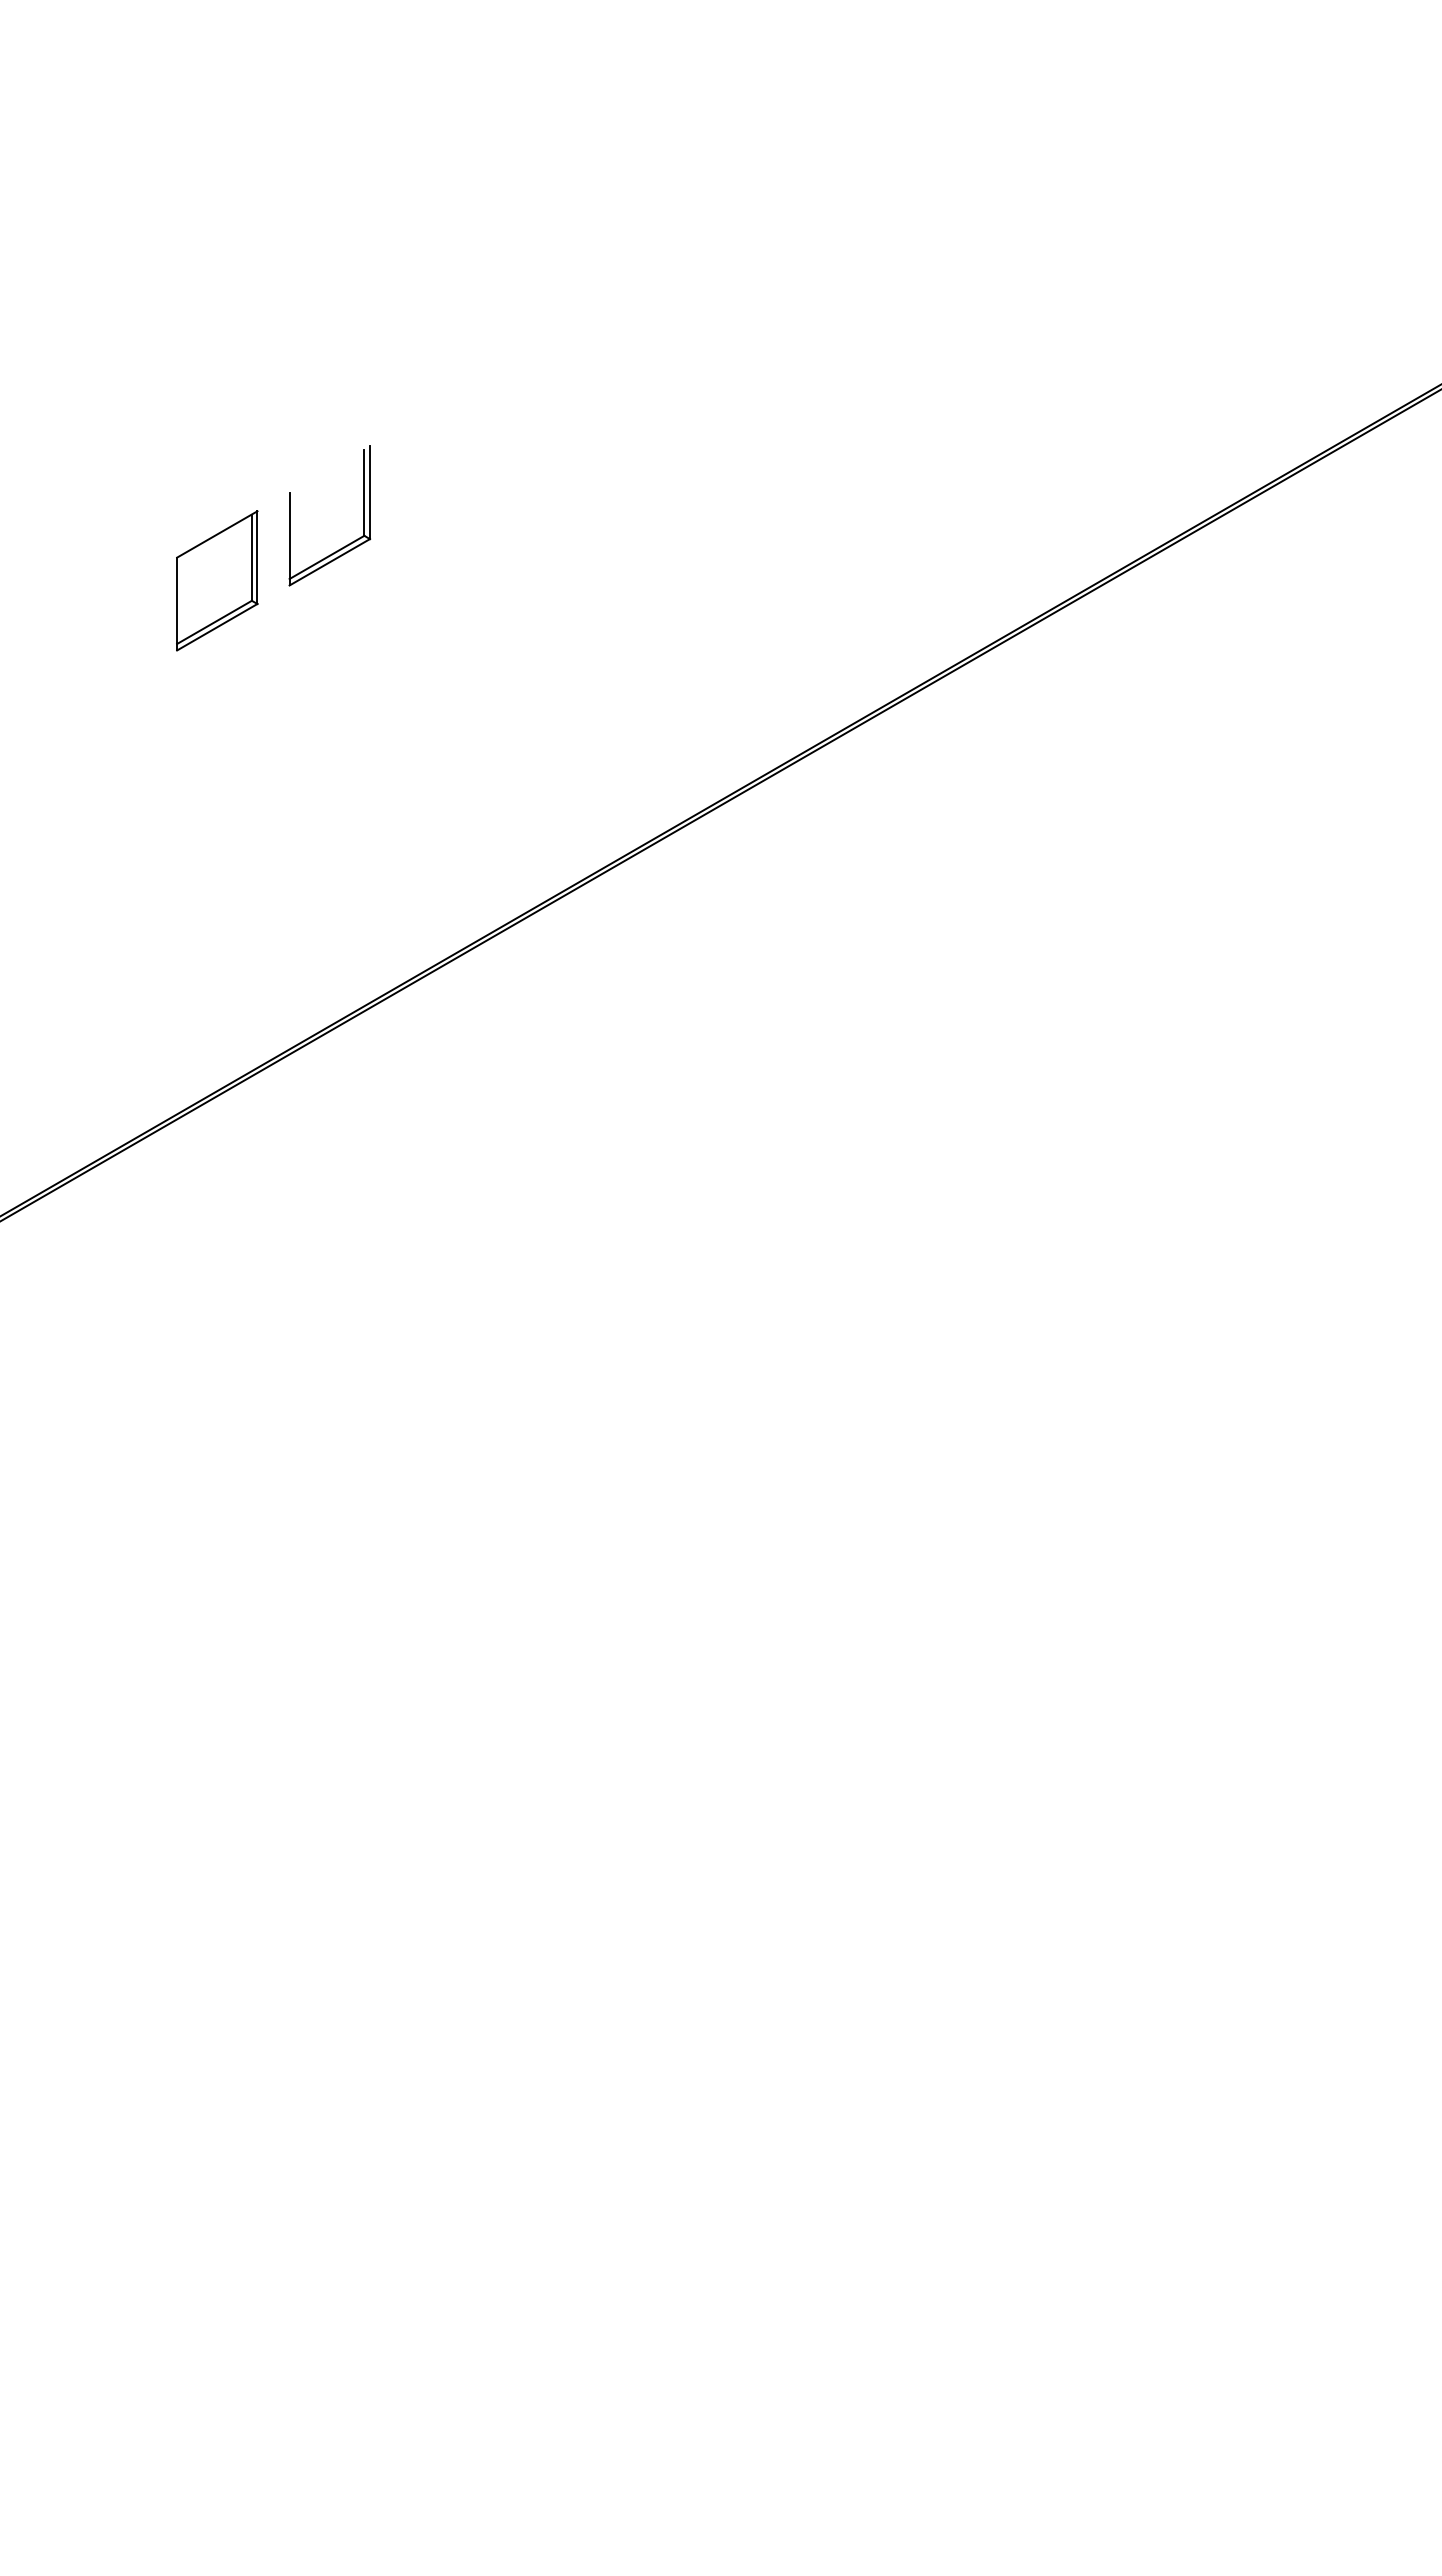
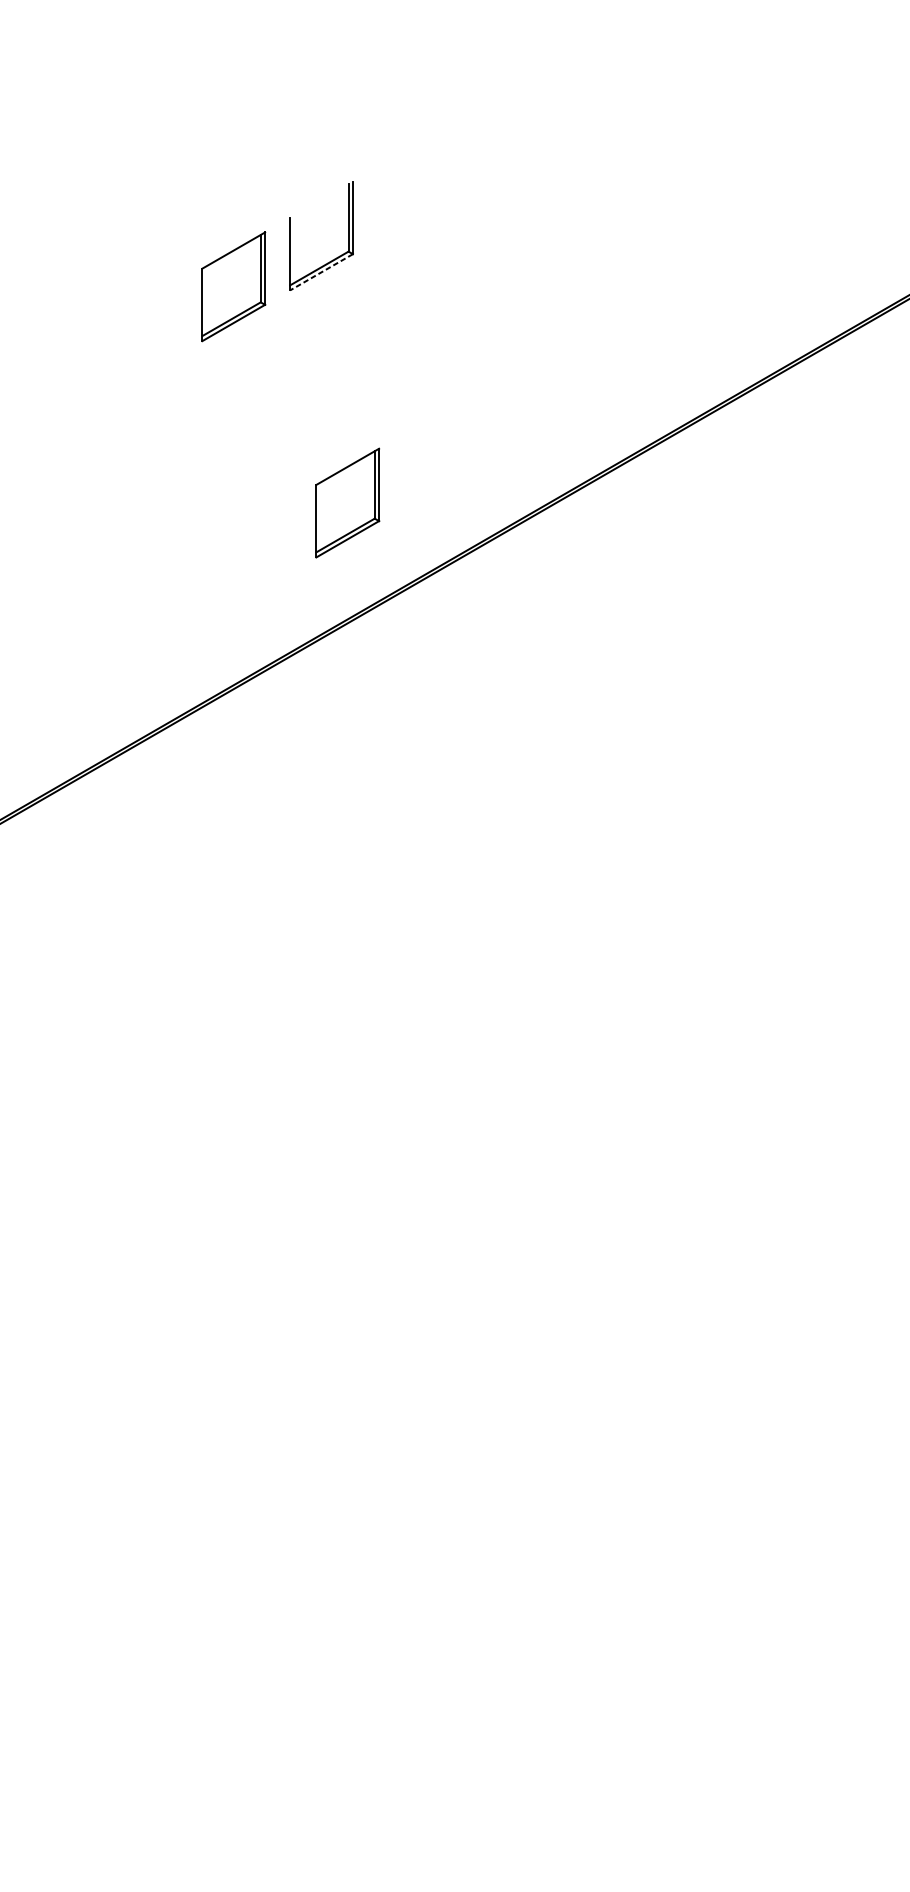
line: (329, 562) -> (321, 272), solid -> dashed
part: (363, 857) -> (347, 502), added

